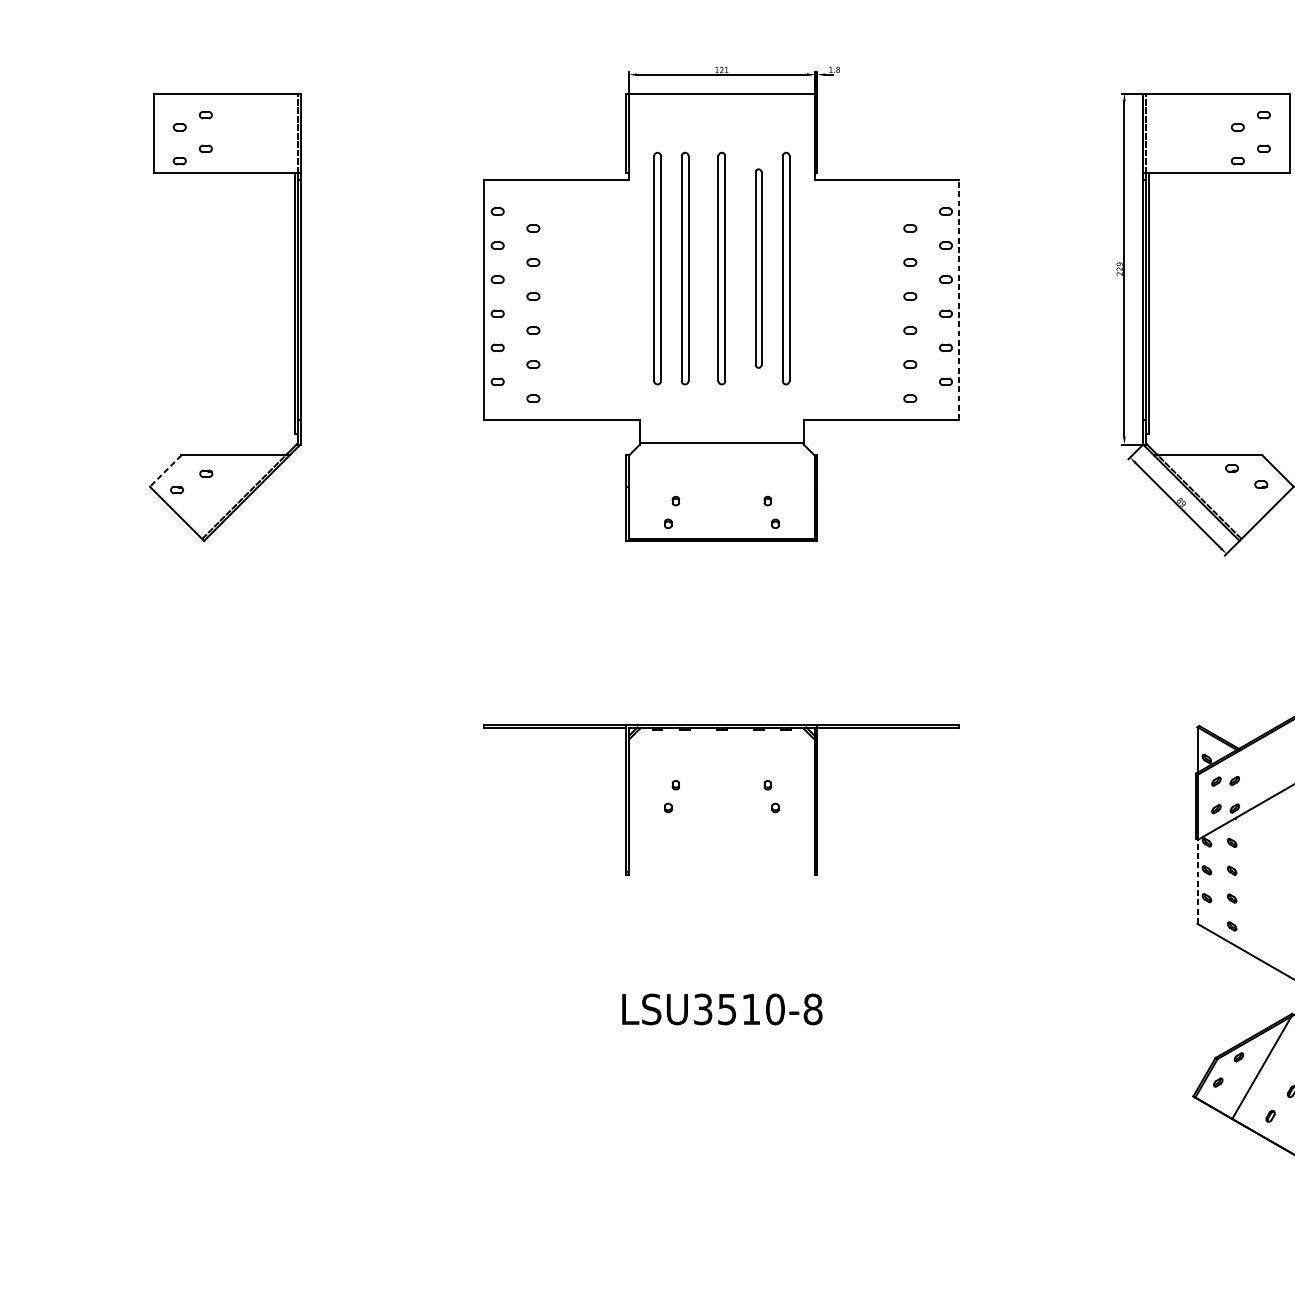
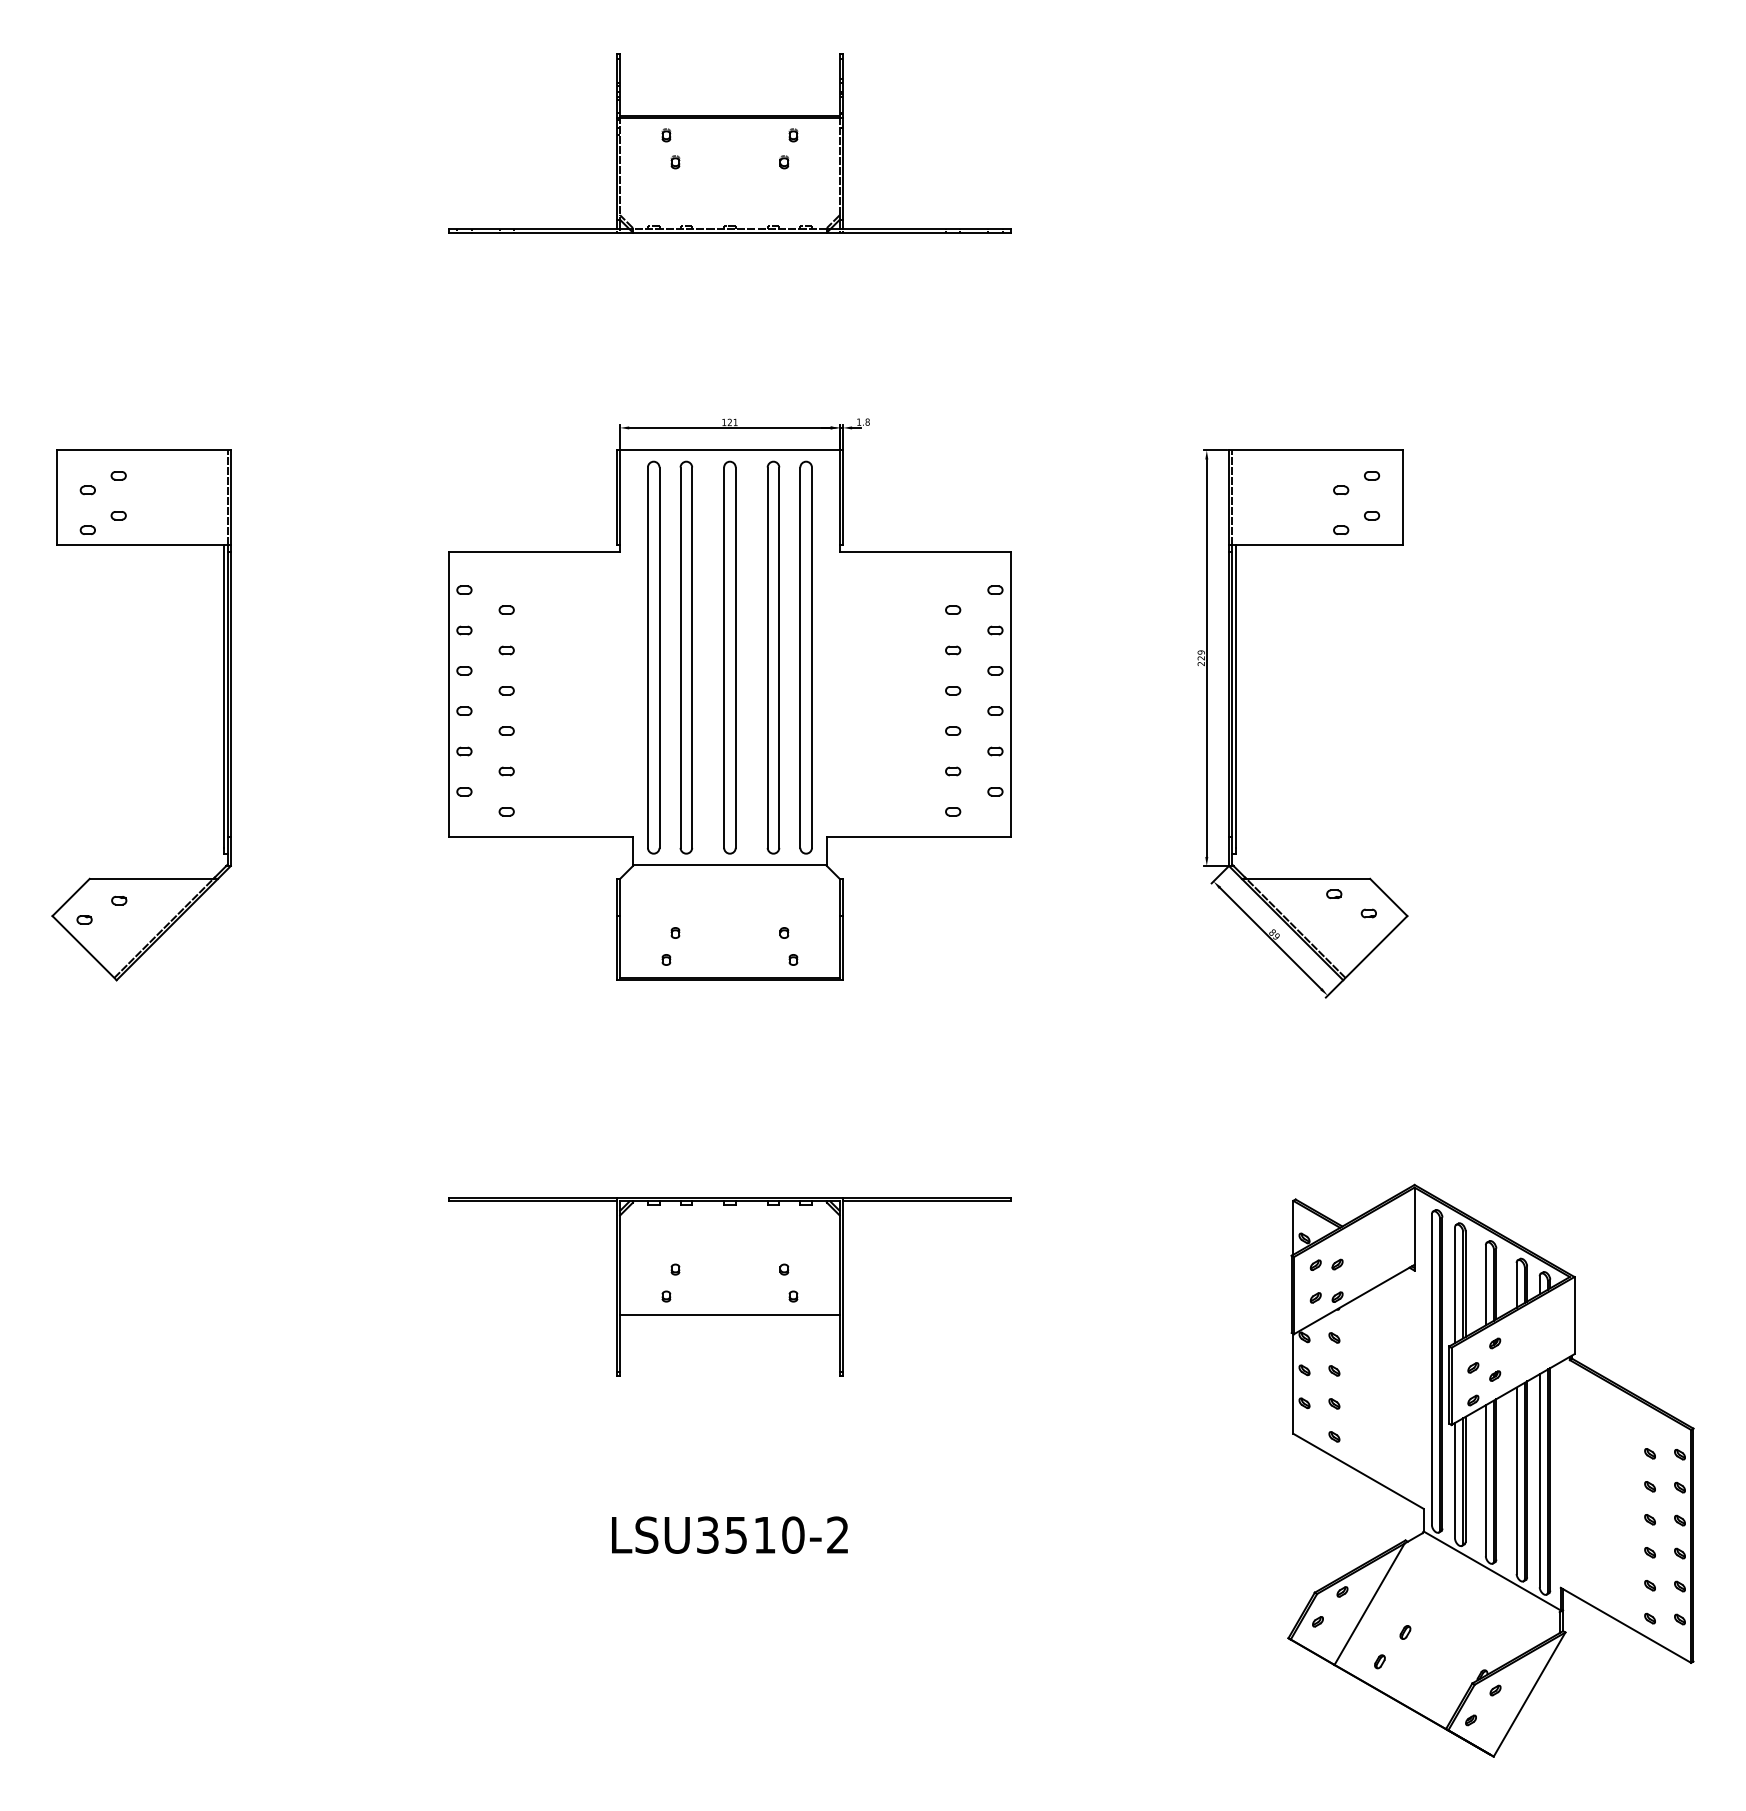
part: (657, 268) -> (653, 657), size x1.43
part: (685, 268) -> (686, 657), size x1.43
part: (721, 268) -> (729, 657), size x1.43
part: (758, 268) -> (773, 657), size x1.67
part: (785, 268) -> (805, 657), size x1.43
line: (959, 299) -> (1011, 694), dashed -> solid
line: (165, 471) -> (70, 897), dashed -> solid
line: (721, 823) -> (729, 1314), added
line: (1197, 881) -> (1293, 1383), dashed -> solid
text: (813, 1008) -> (838, 1534), LSU3510-8 -> LSU3510-2

